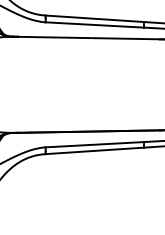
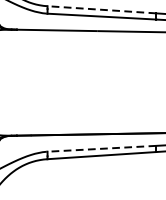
line: (94, 18) -> (101, 9), solid -> dashed
line: (94, 144) -> (101, 148), solid -> dashed

